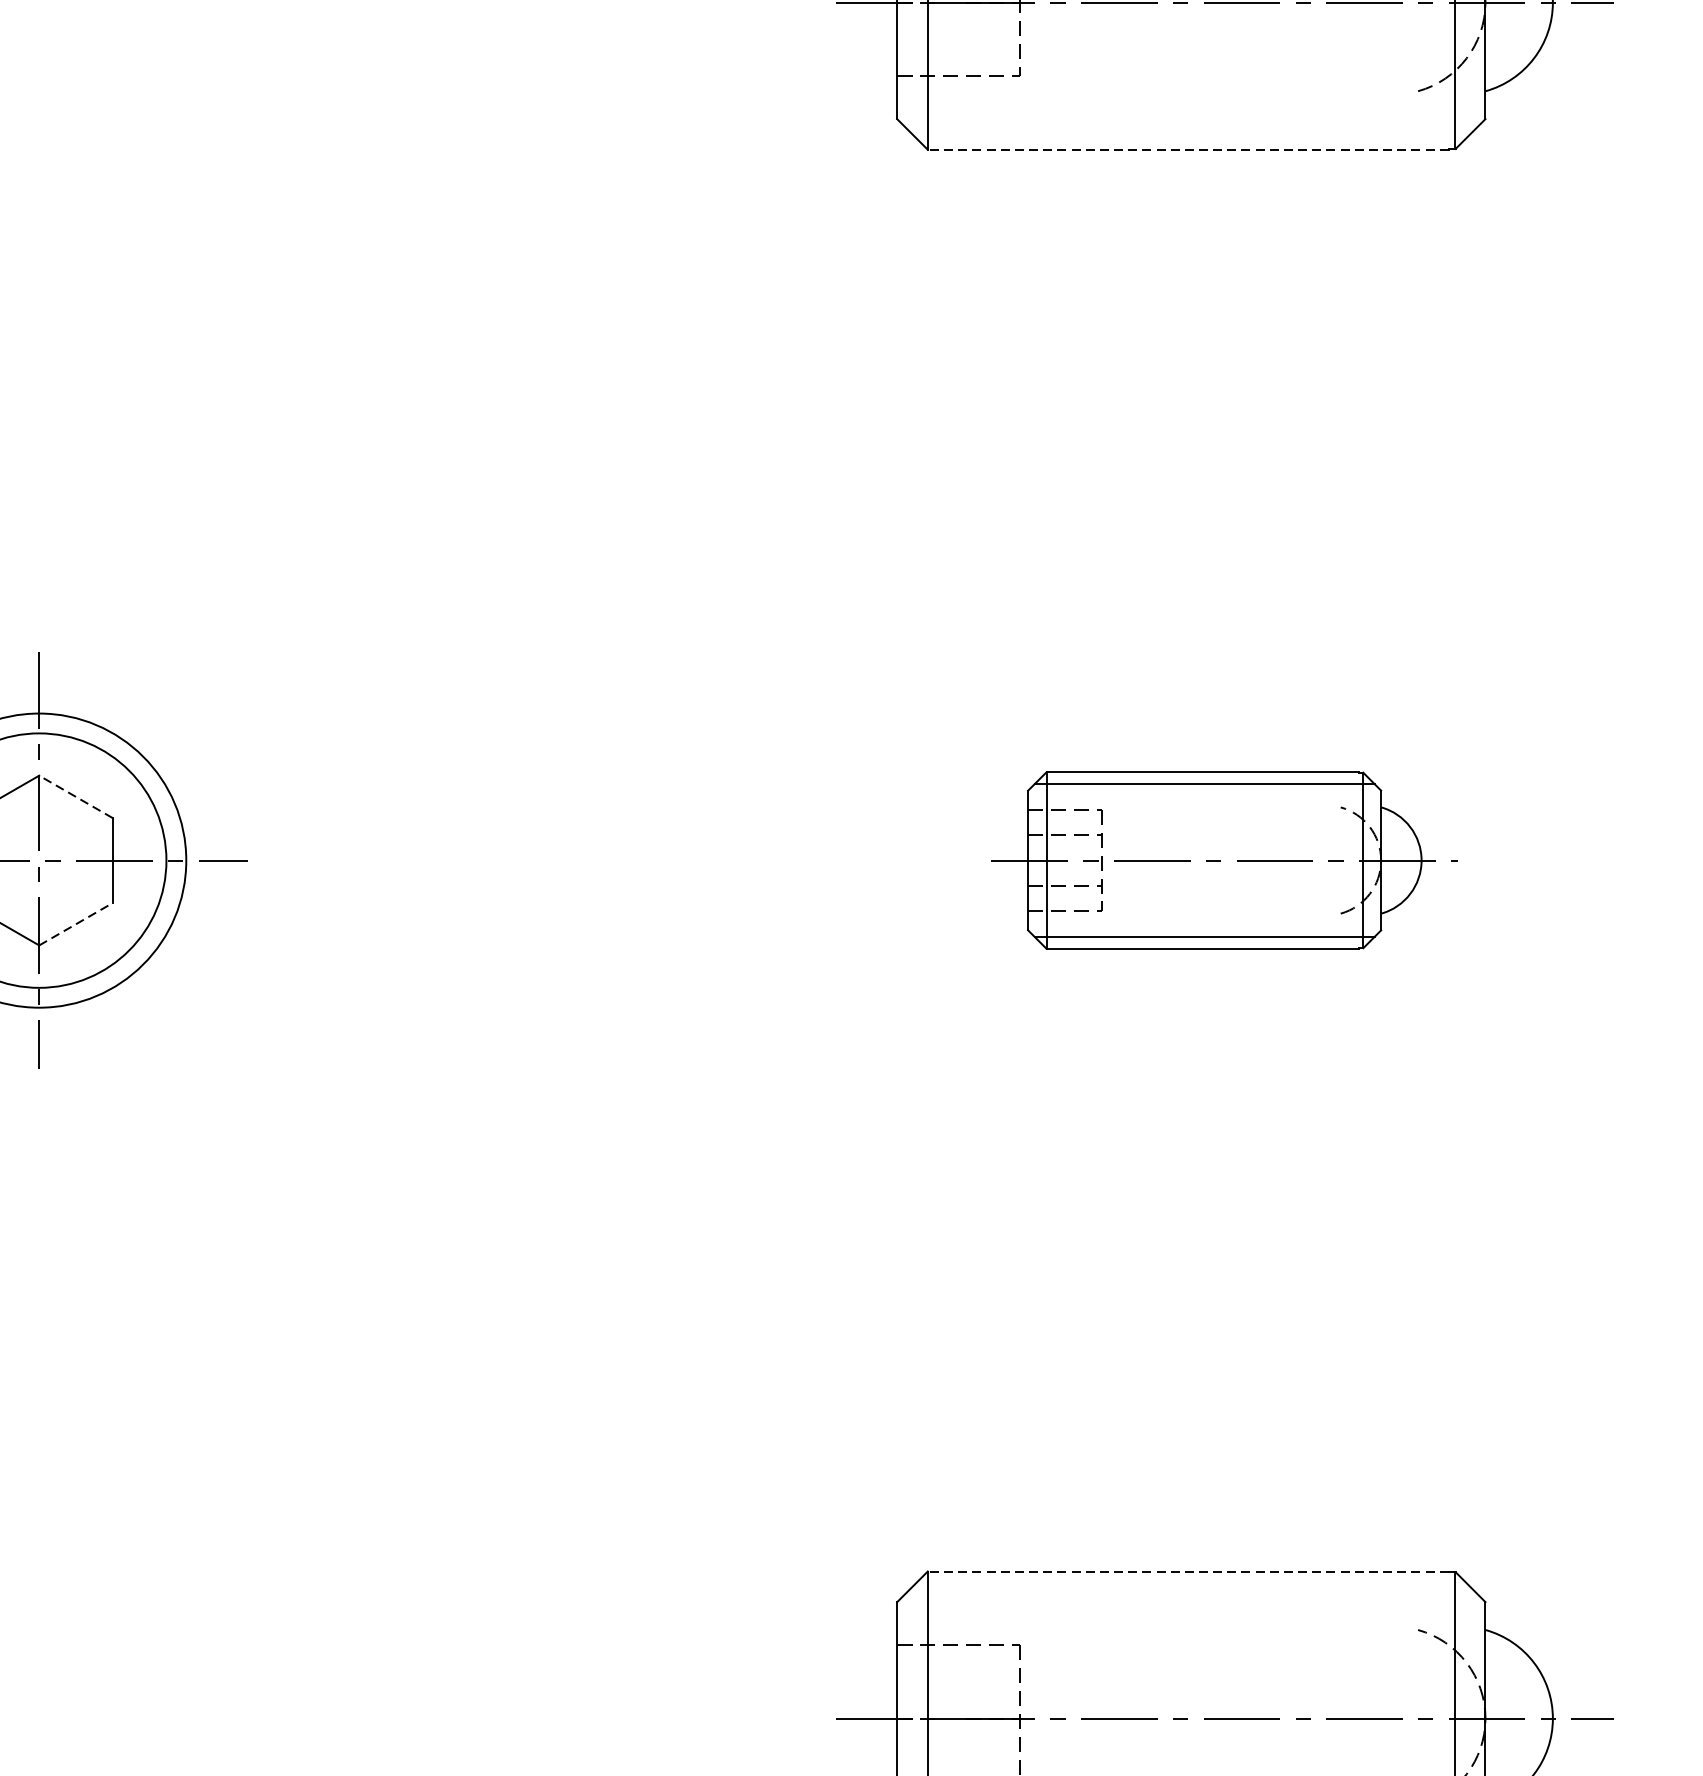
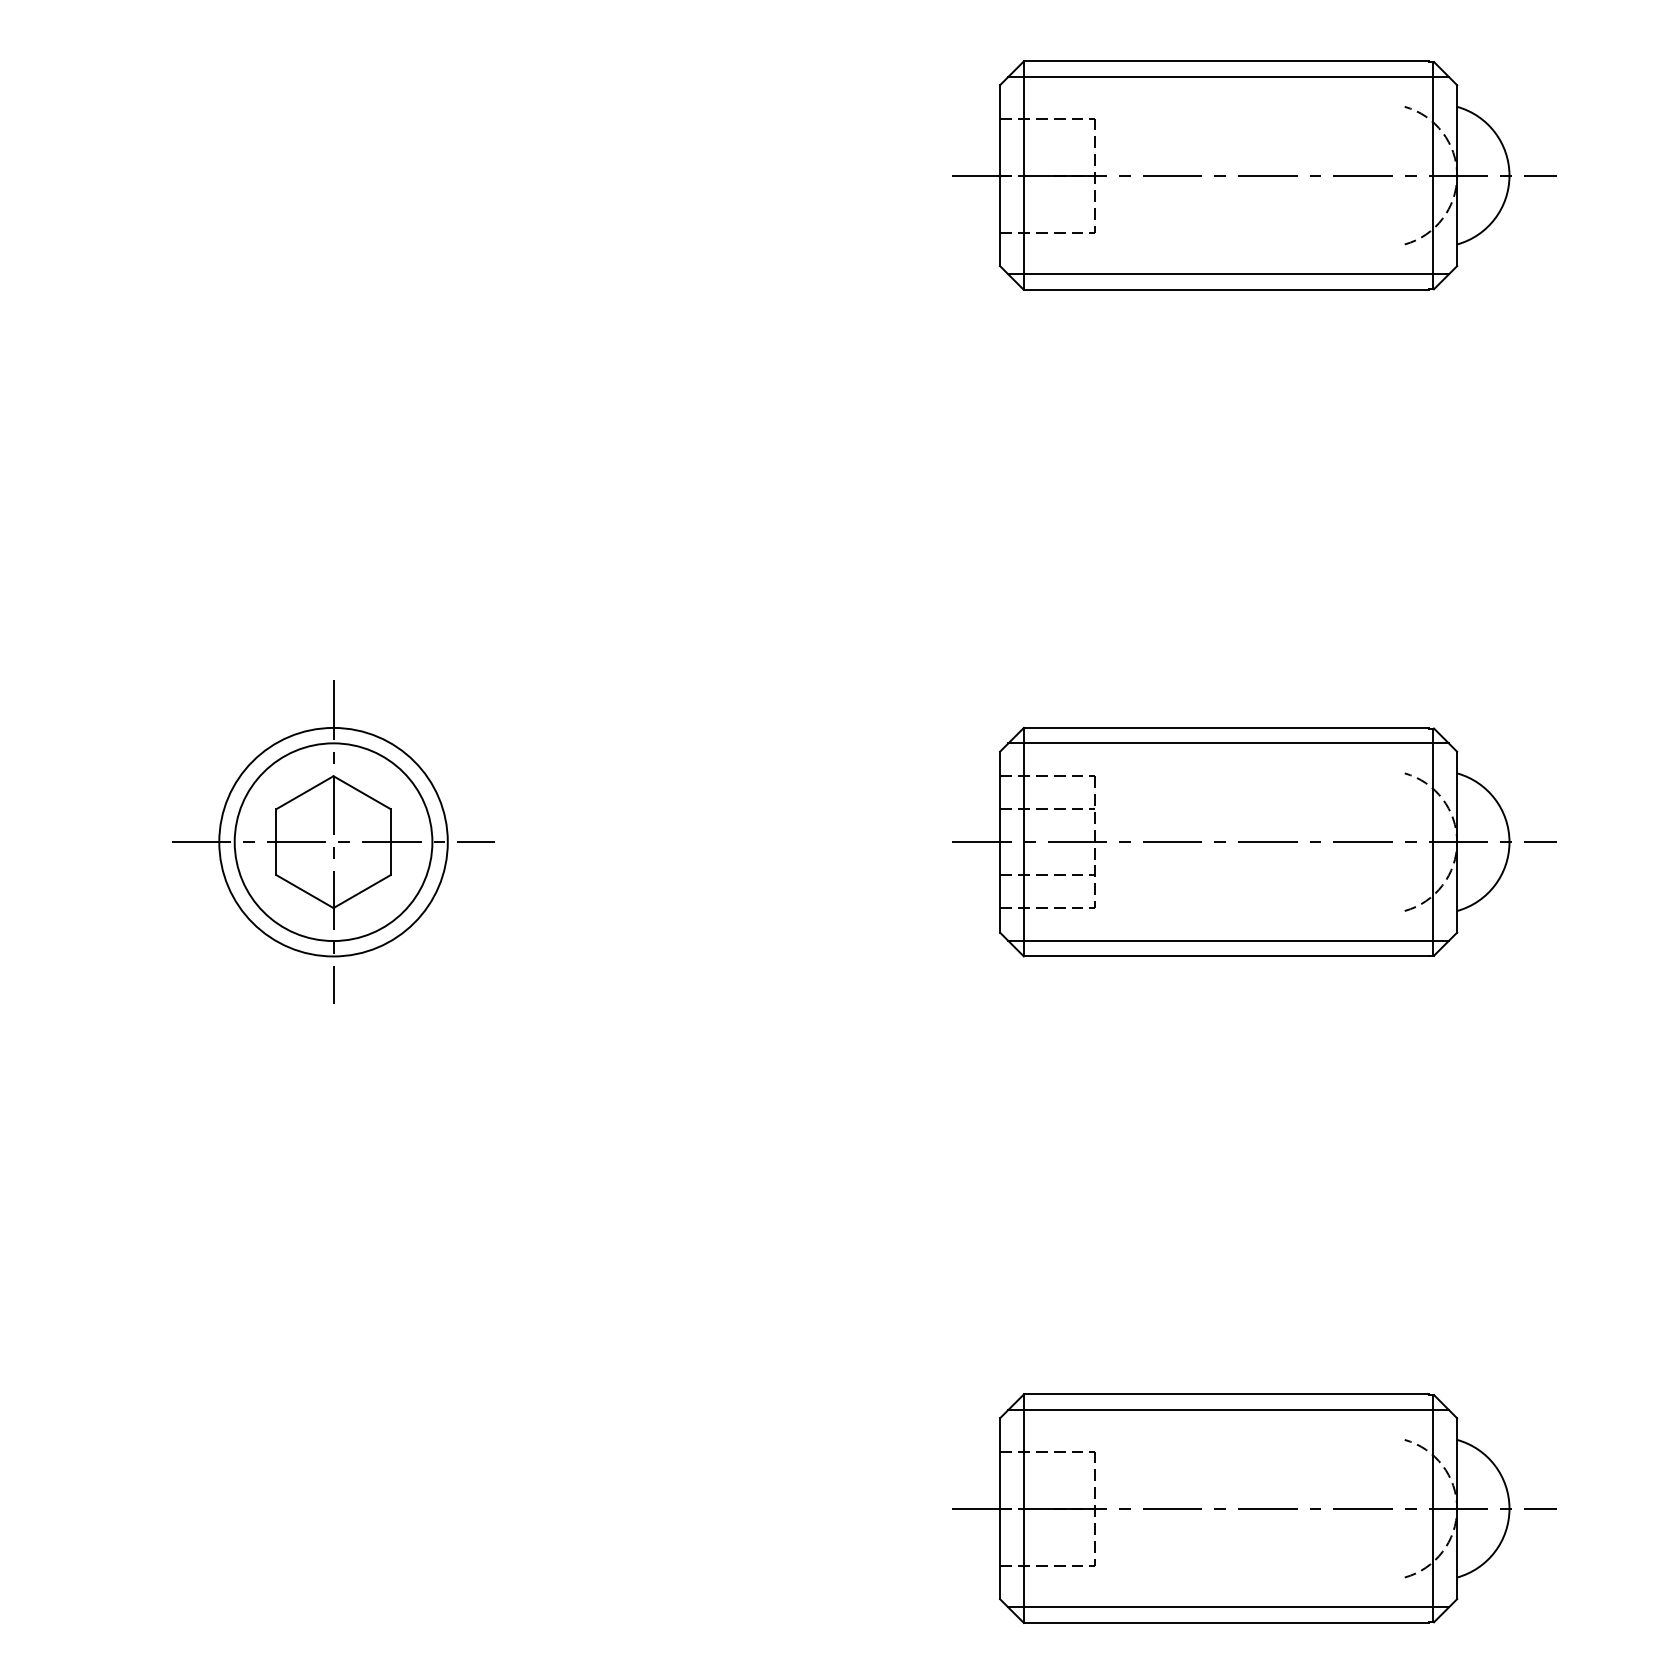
line: (1191, 129) -> (1228, 274), added
line: (1187, 149) -> (1225, 289), dashed -> solid
line: (76, 796) -> (362, 792), dashed -> solid
part: (1224, 859) -> (1254, 841), size x1.67
line: (76, 924) -> (362, 891), dashed -> solid
line: (1187, 1571) -> (1225, 1394), dashed -> solid
line: (1191, 1590) -> (1228, 1409), added

